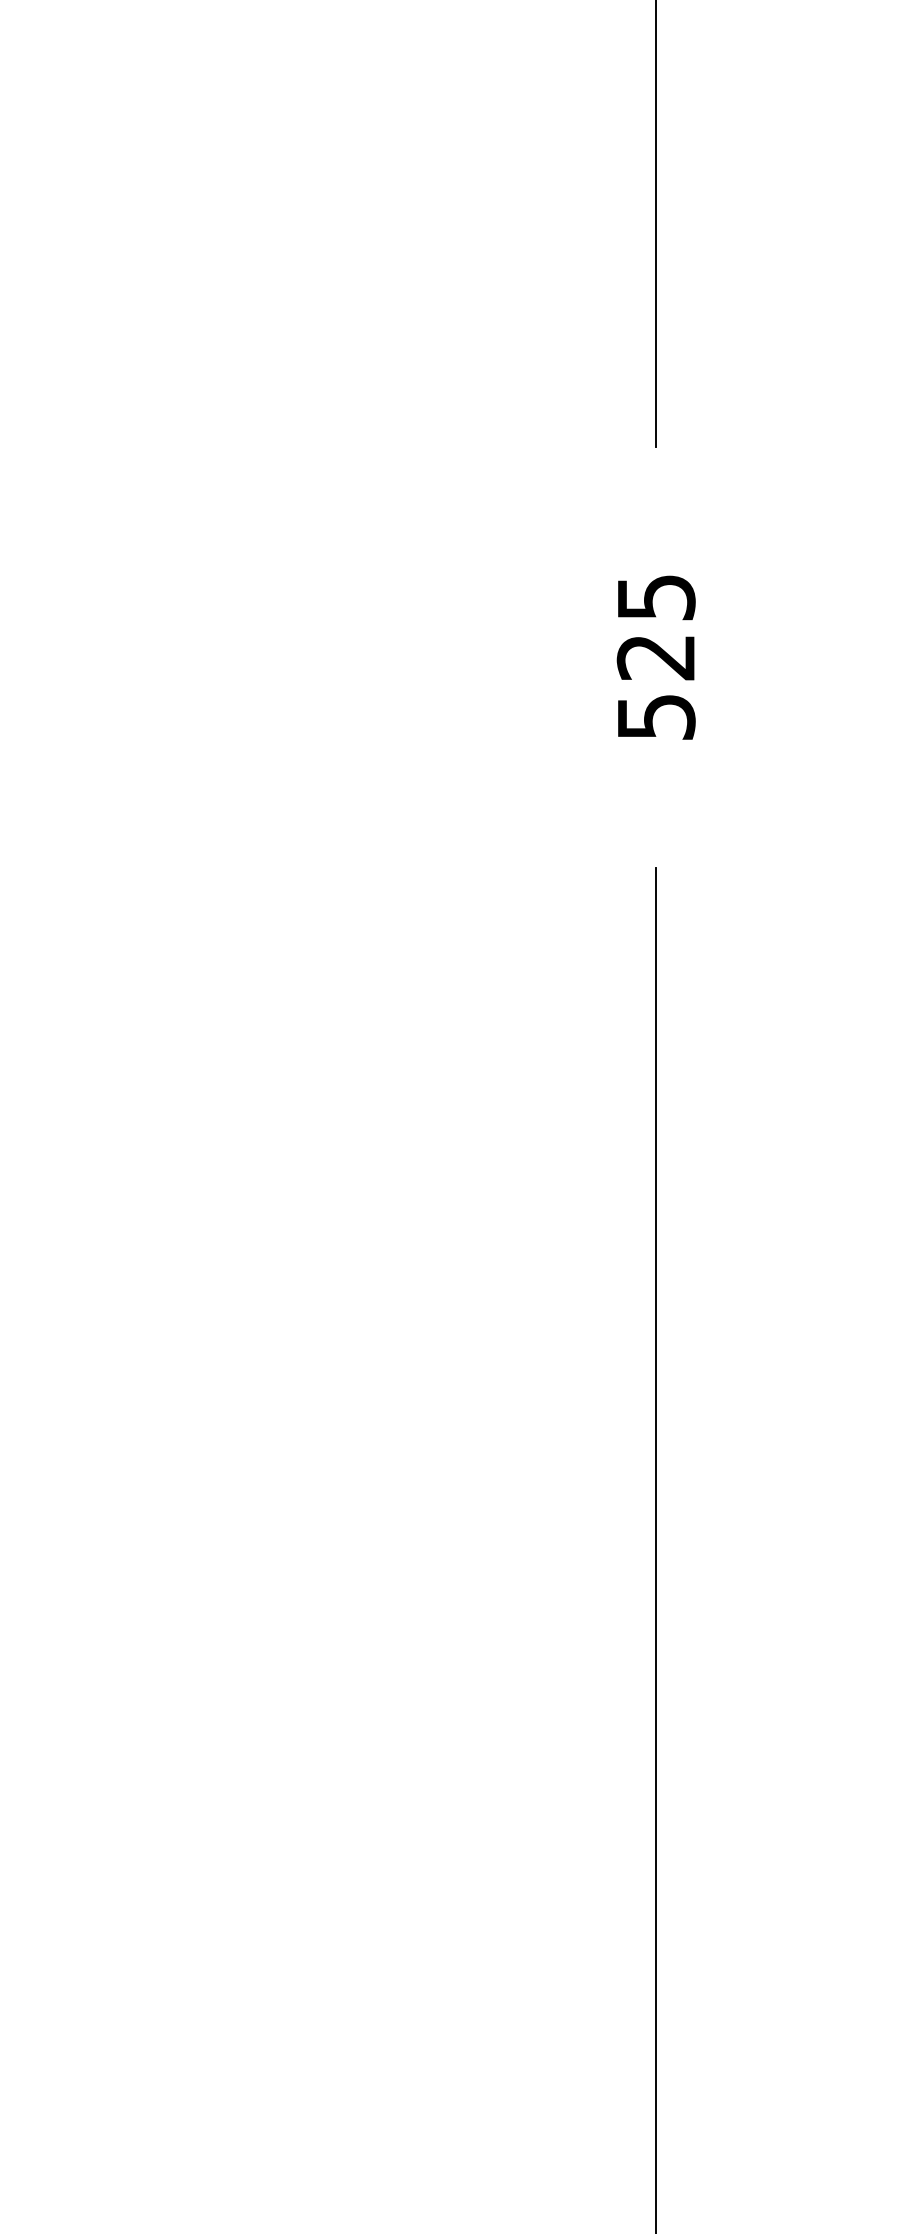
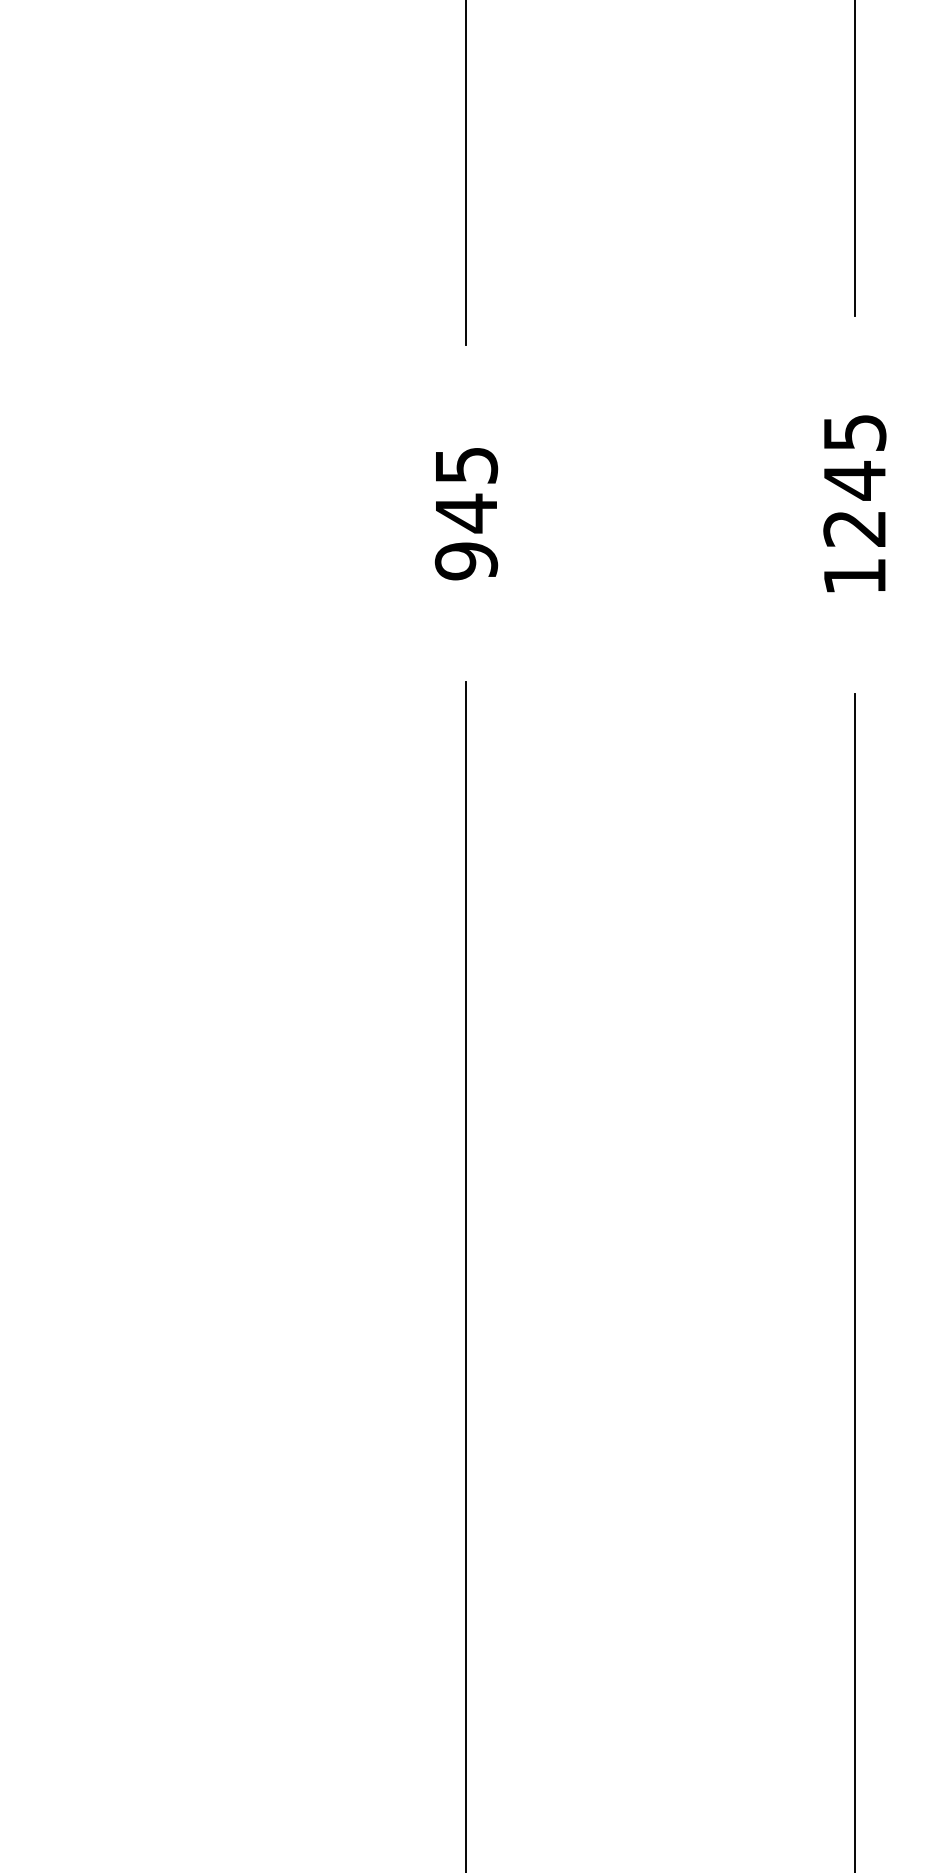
text: (655, 686) -> (465, 536), 525 -> 945

